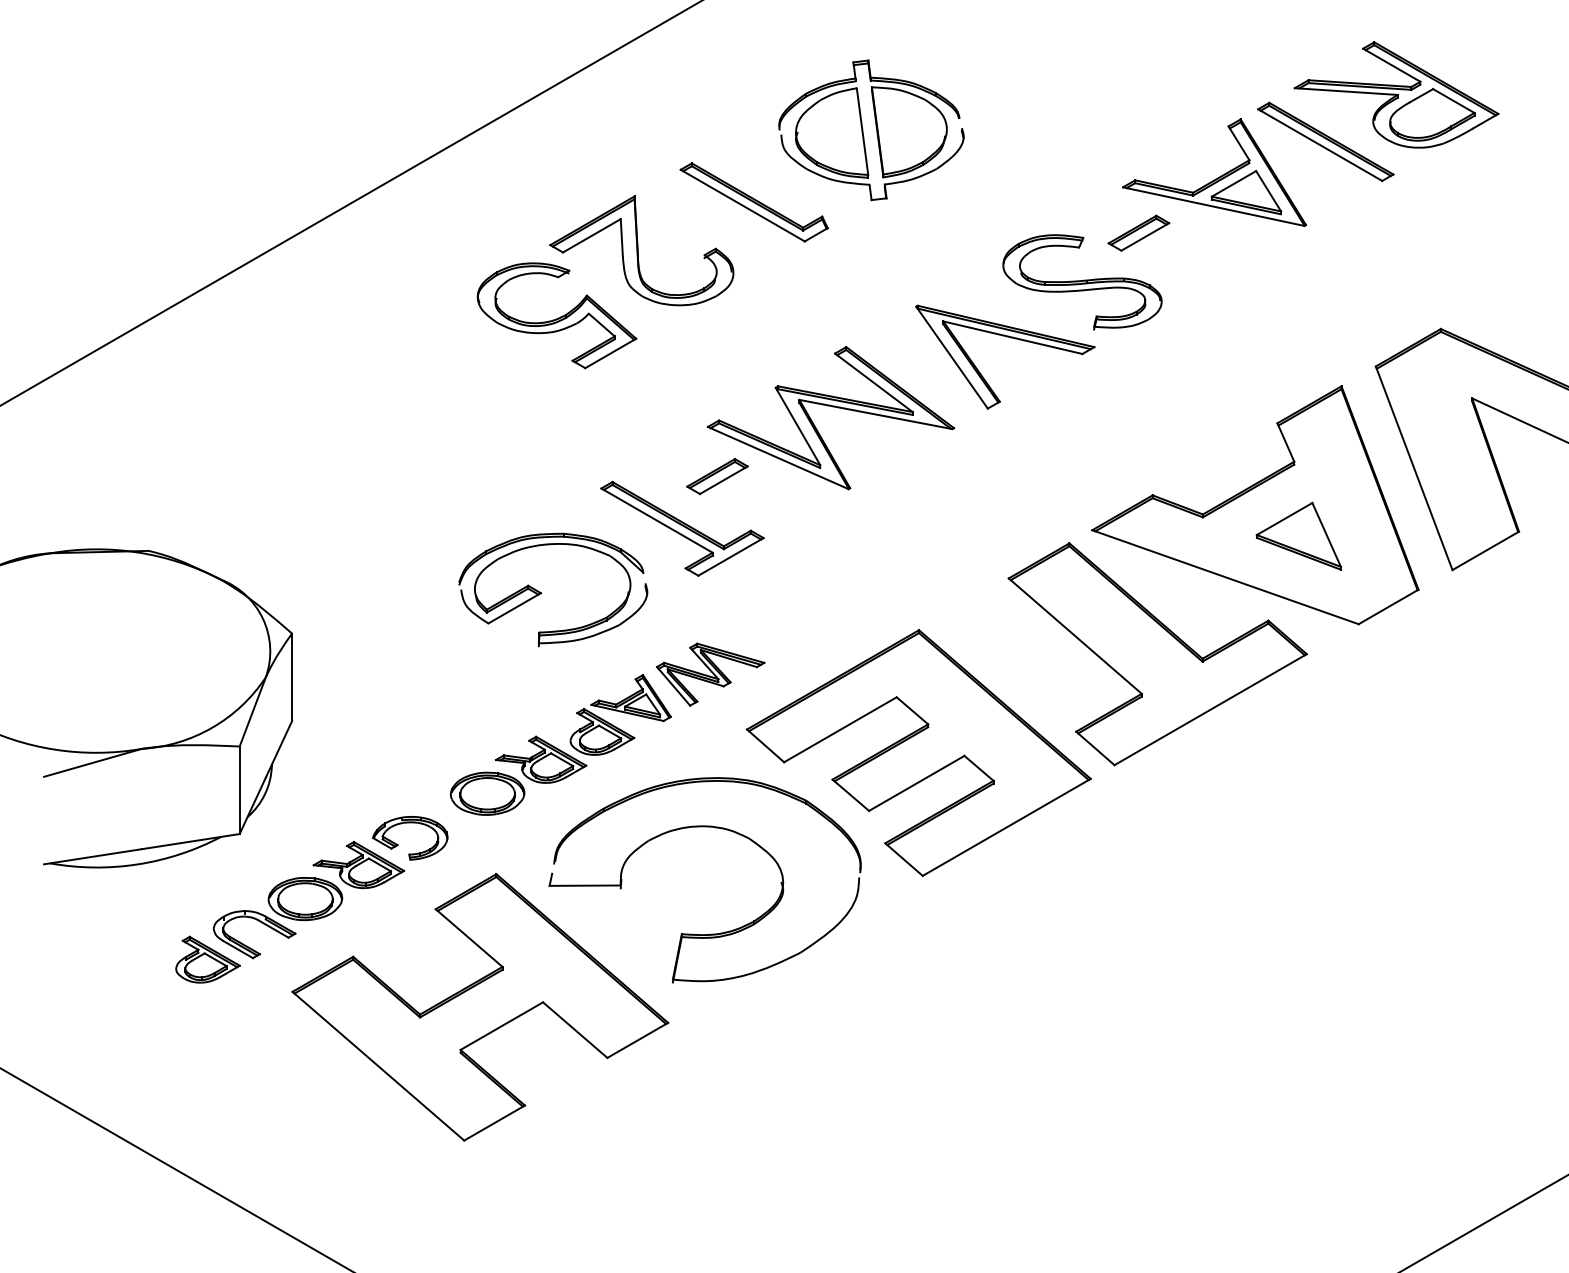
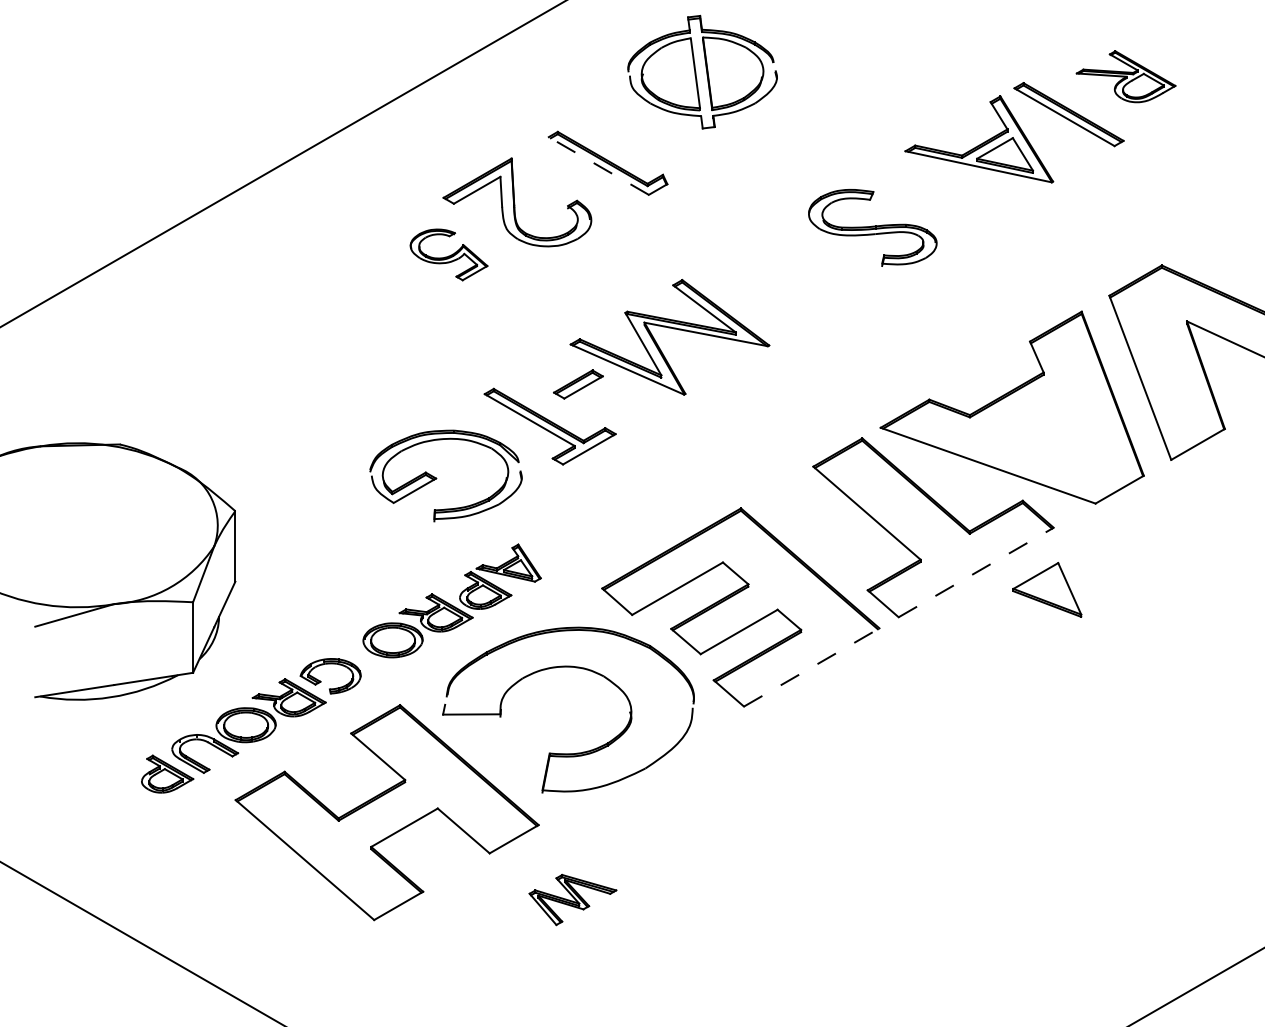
part: (1396, 94) -> (1126, 76), size x0.6
part: (871, 130) -> (702, 72), moved
line: (742, 205) -> (598, 165), solid -> dashed
part: (1138, 232) -> (918, 187), removed
part: (556, 315) -> (448, 254), size x0.6
part: (1010, 338) -> (814, 273), removed
part: (1298, 535) -> (1047, 589), moved
part: (710, 674) -> (572, 899), moved
line: (1210, 709) -> (976, 572), solid -> dashed
line: (1006, 827) -> (811, 667), solid -> dashed

